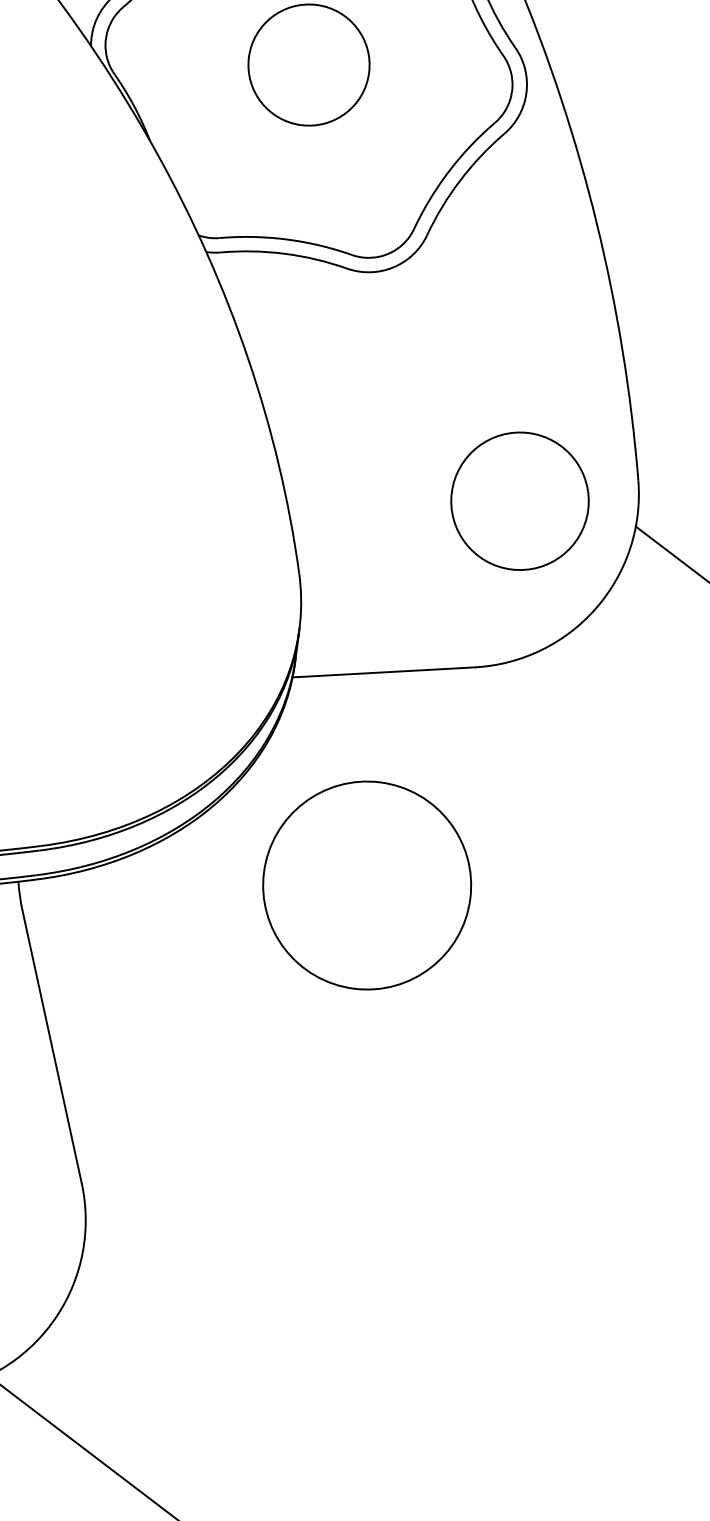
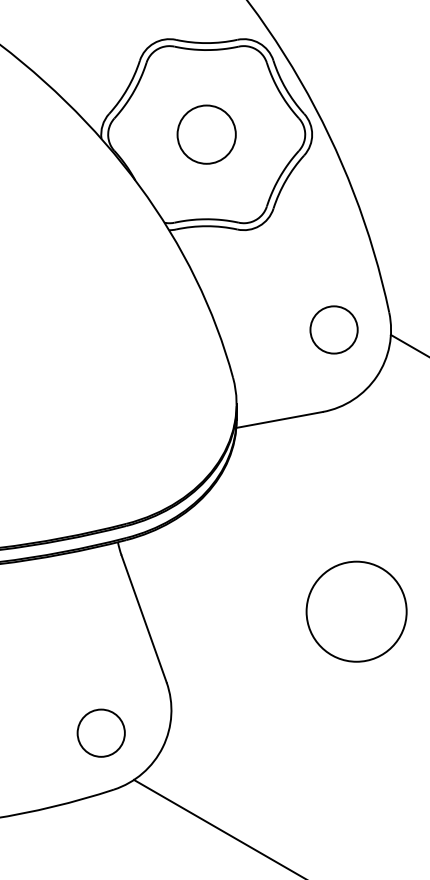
circle: (518, 500) -> (333, 329), size x0.71
circle: (366, 885) -> (356, 611), moved

